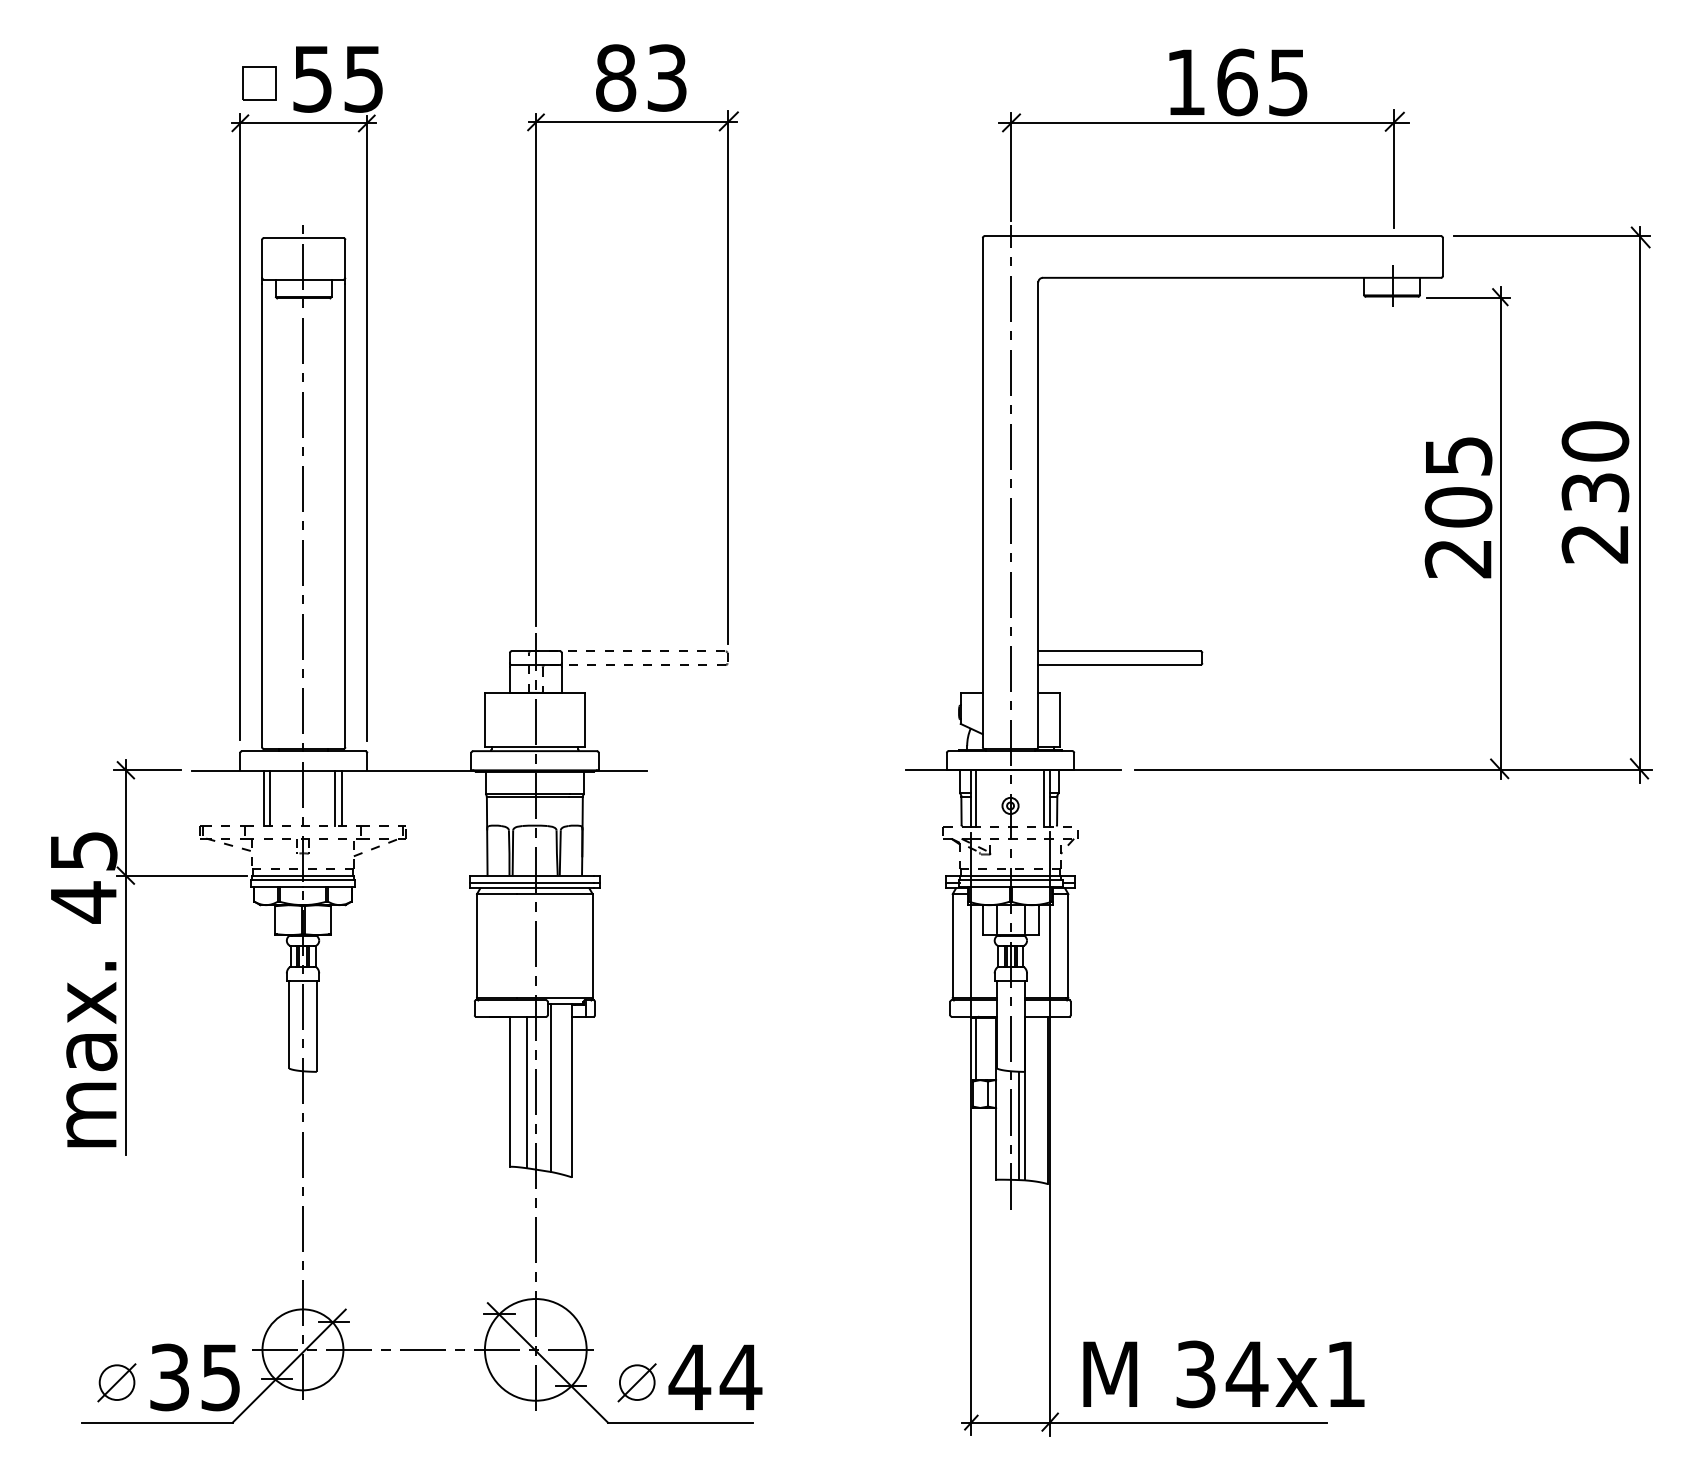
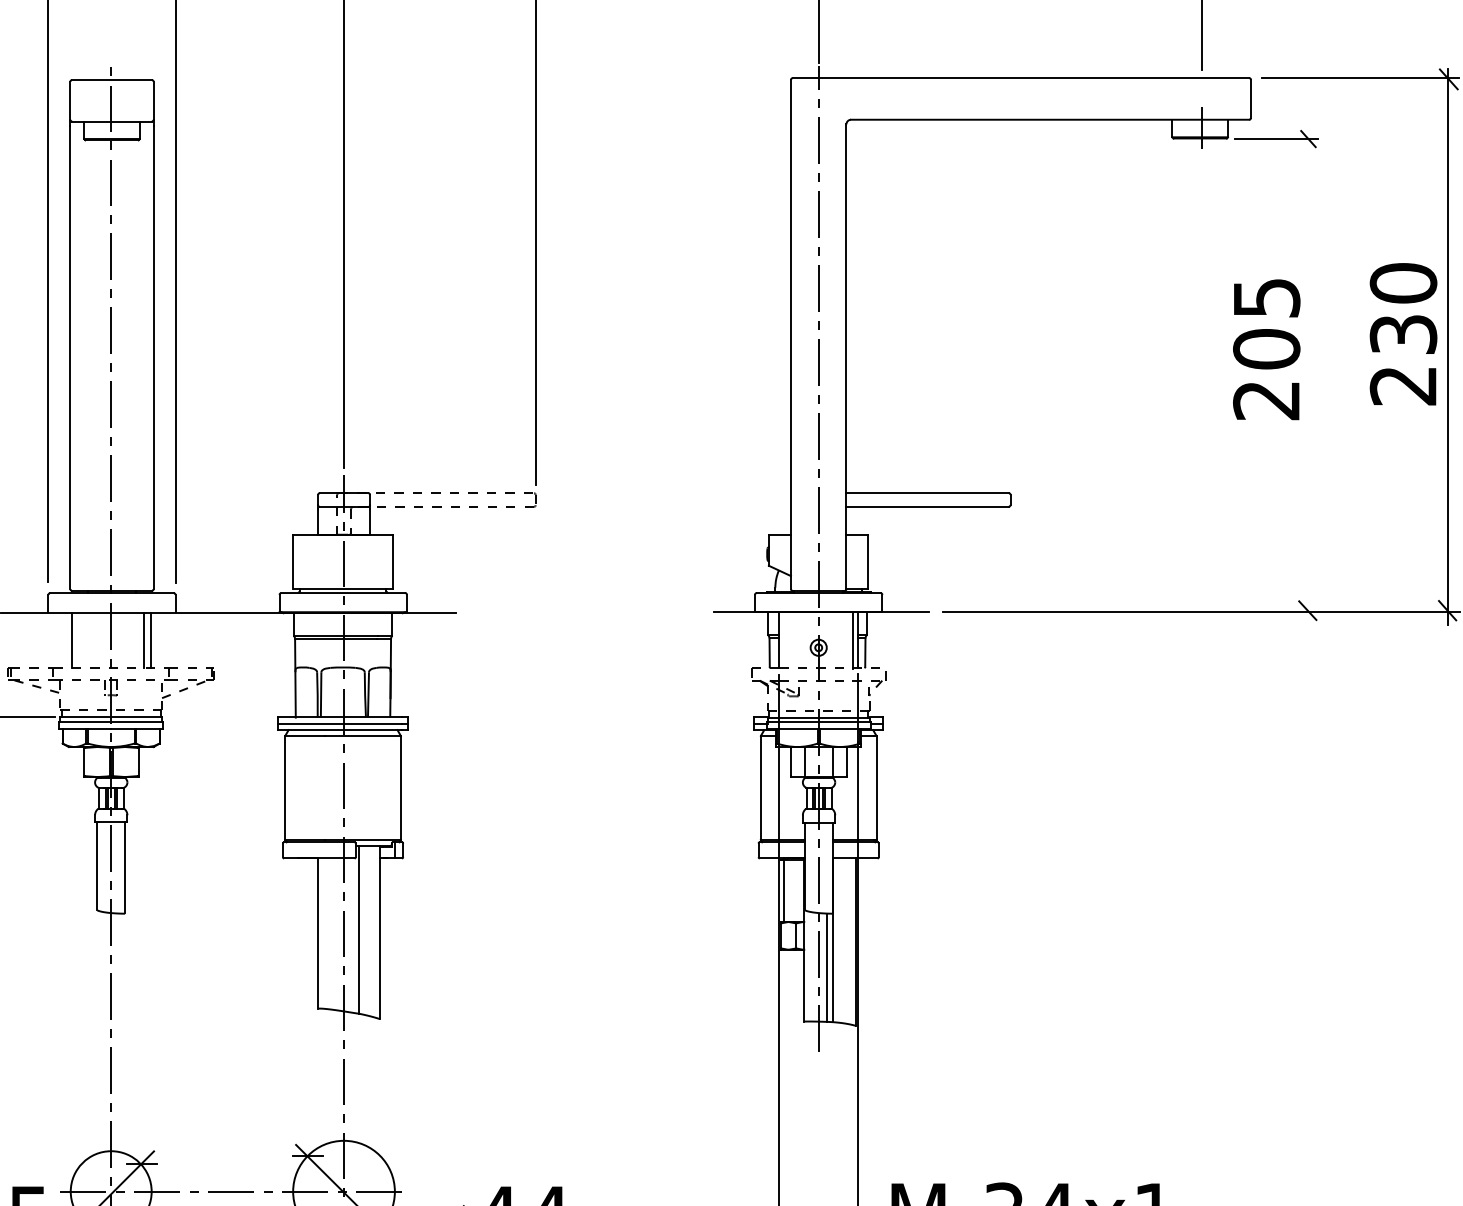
line: (1500, 532) -> (1308, 374), removed
line: (269, 798) -> (77, 640), removed
line: (976, 798) -> (784, 640), removed
line: (527, 1092) -> (335, 934), removed

